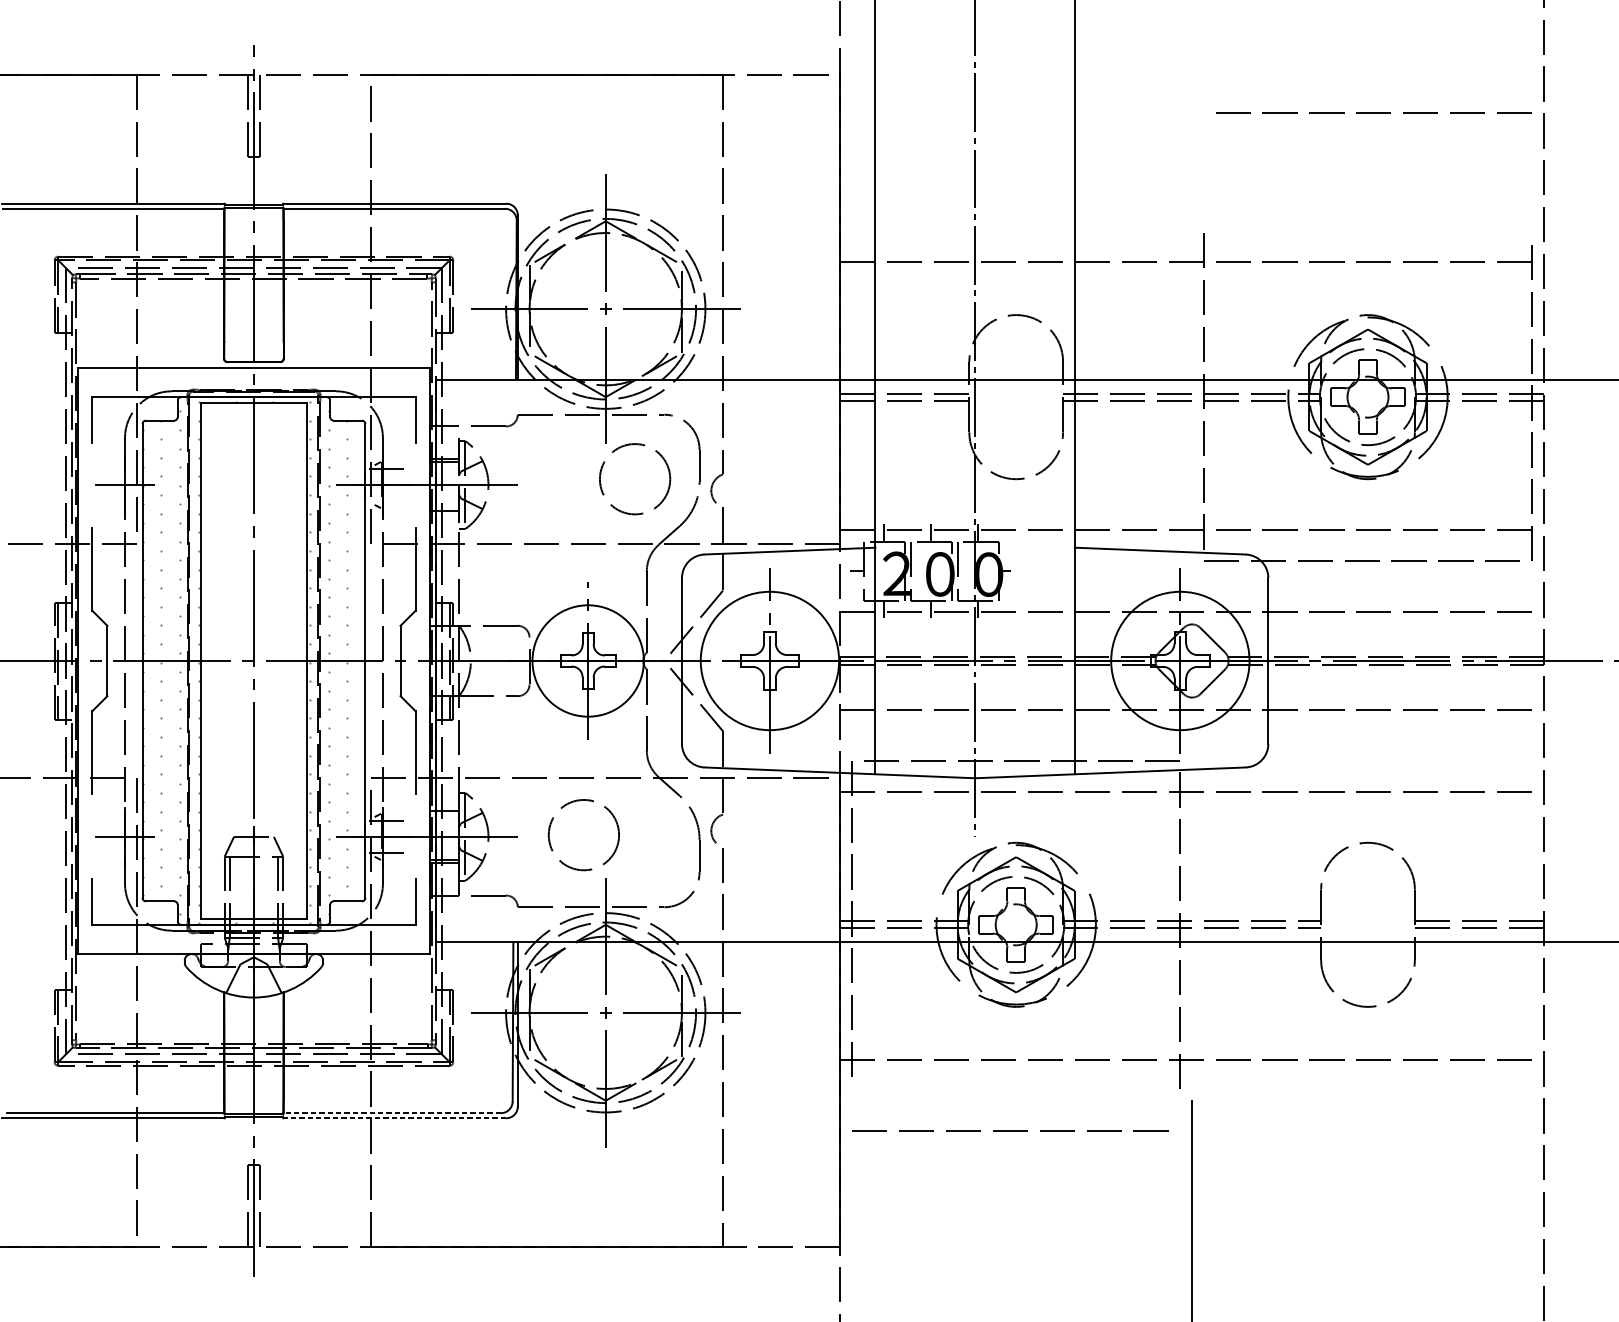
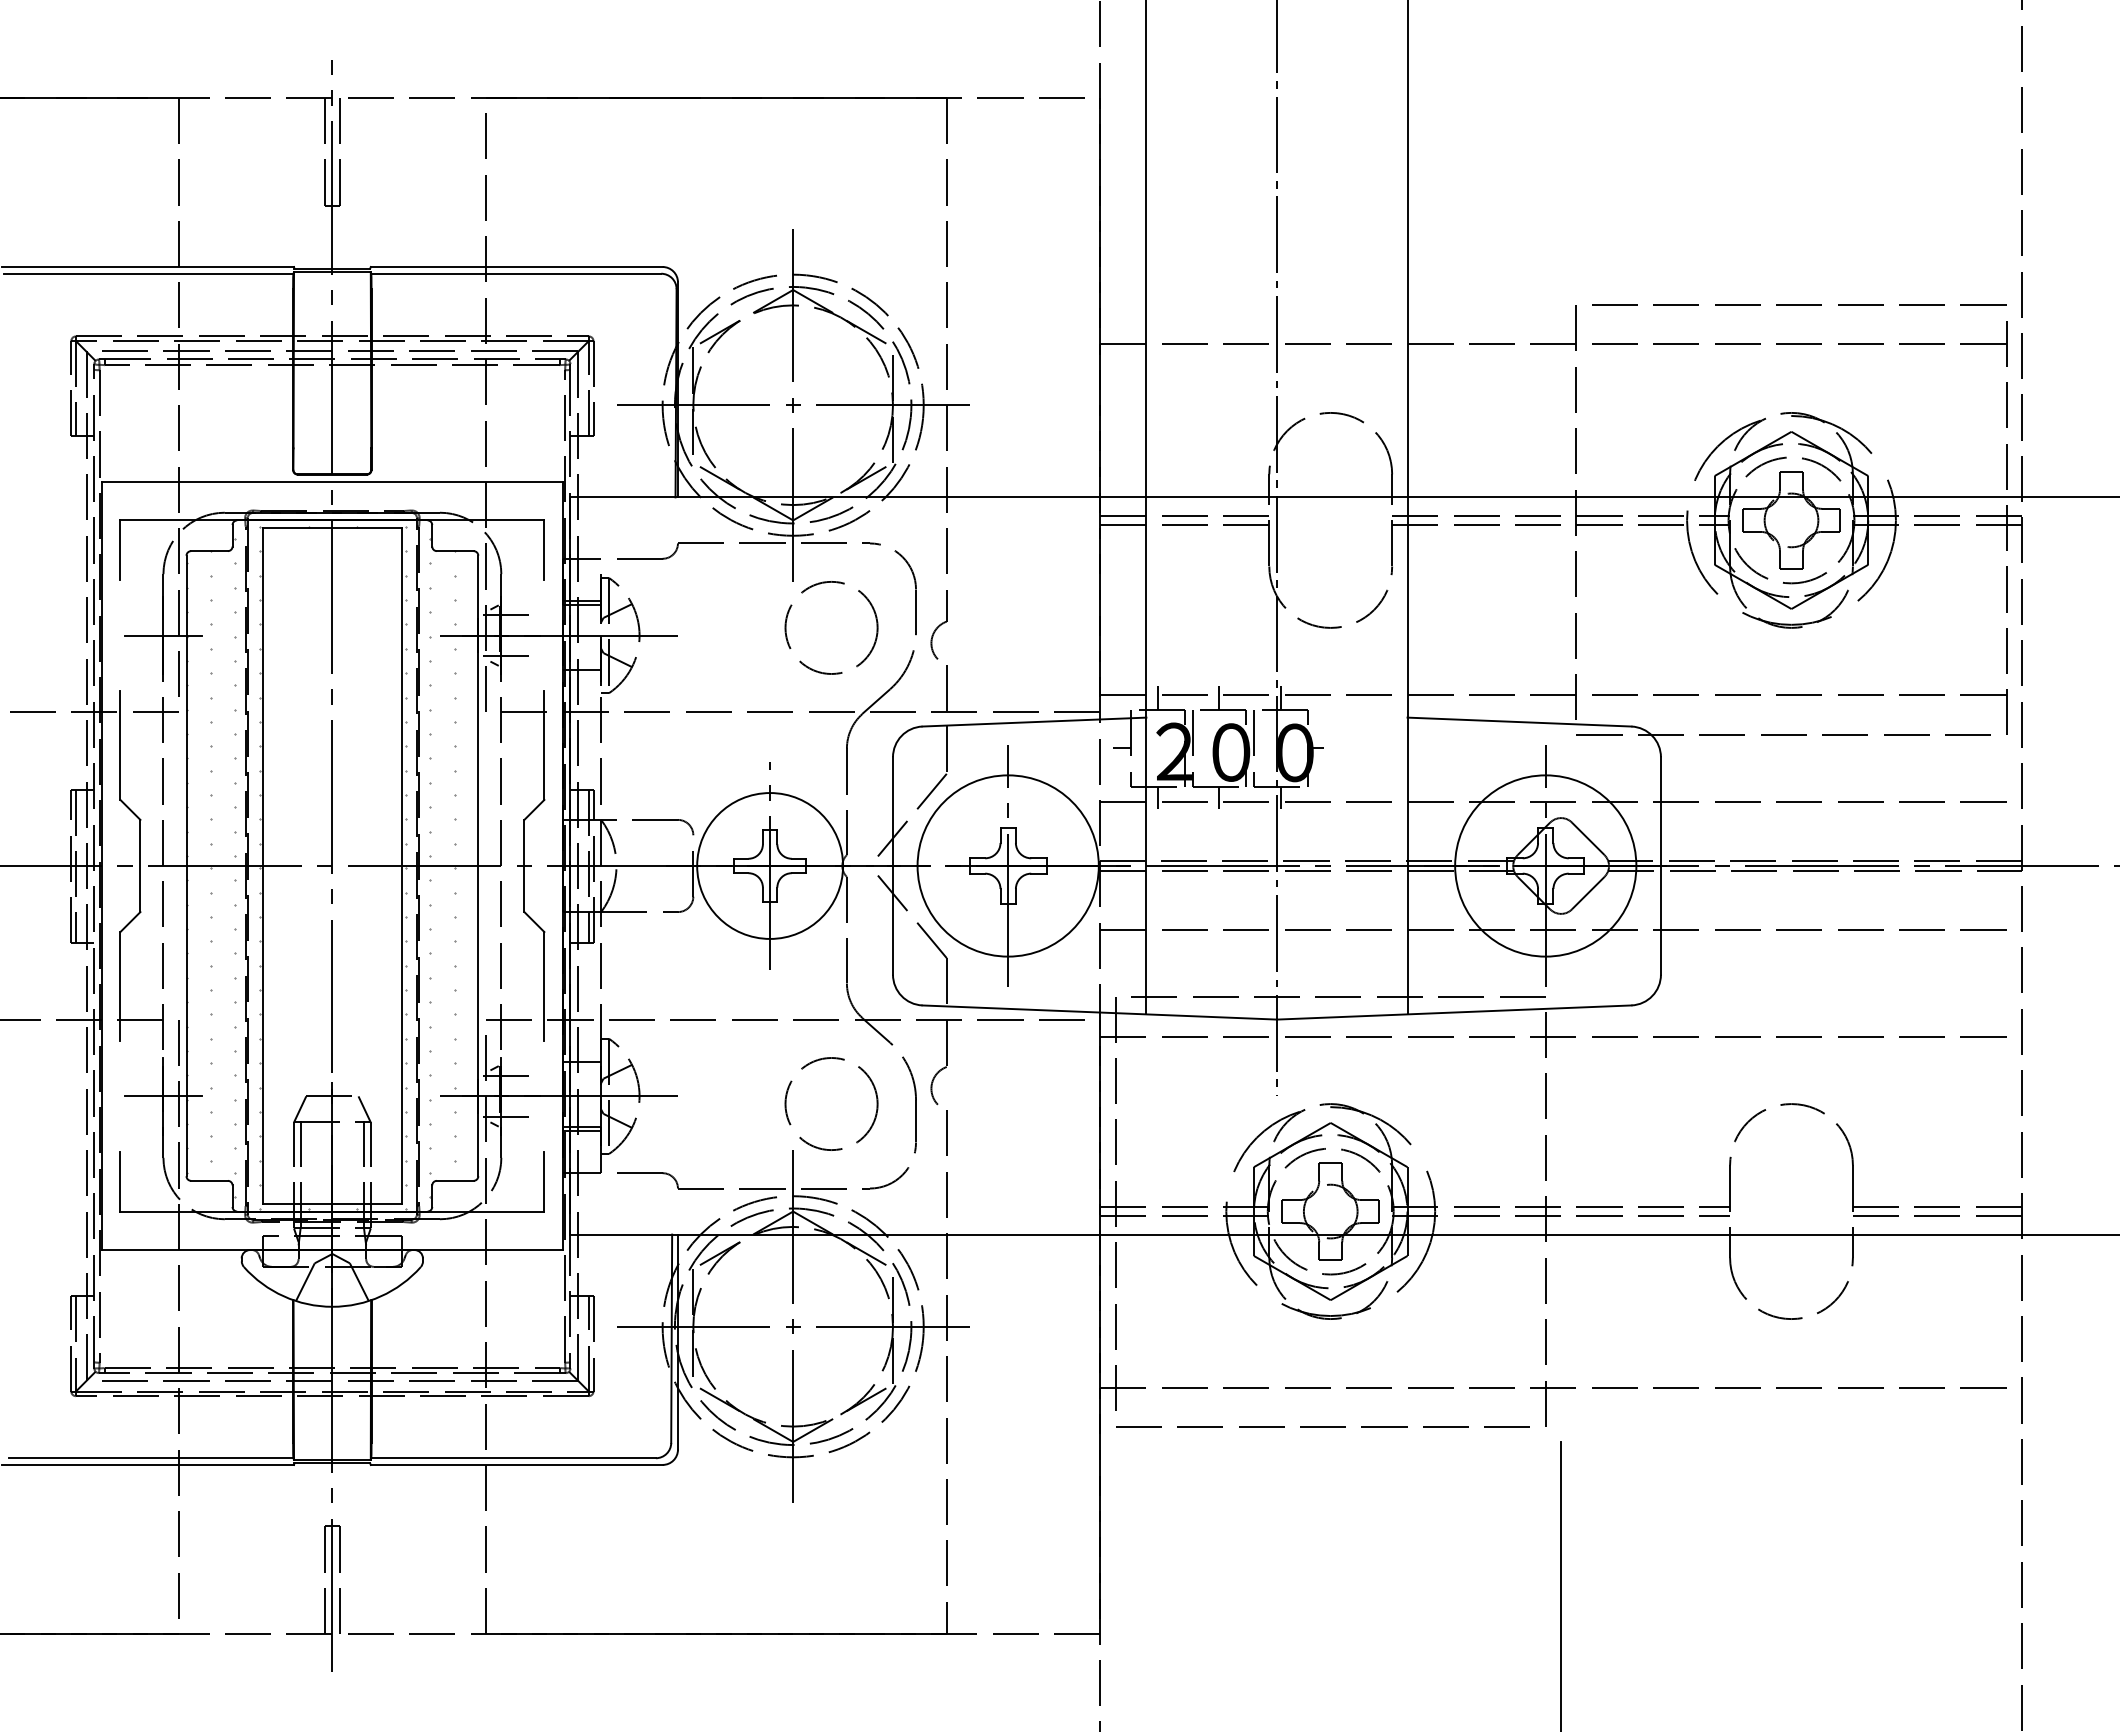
line: (1374, 112) -> (1799, 304), moved
line: (386, 501) -> (505, 656), added
circle: (583, 834) -> (831, 1103), moved
line: (392, 1113) -> (513, 1458), dashed -> solid
line: (394, 1117) -> (516, 1464), dashed -> solid
line: (1009, 1130) -> (1322, 1426), moved

